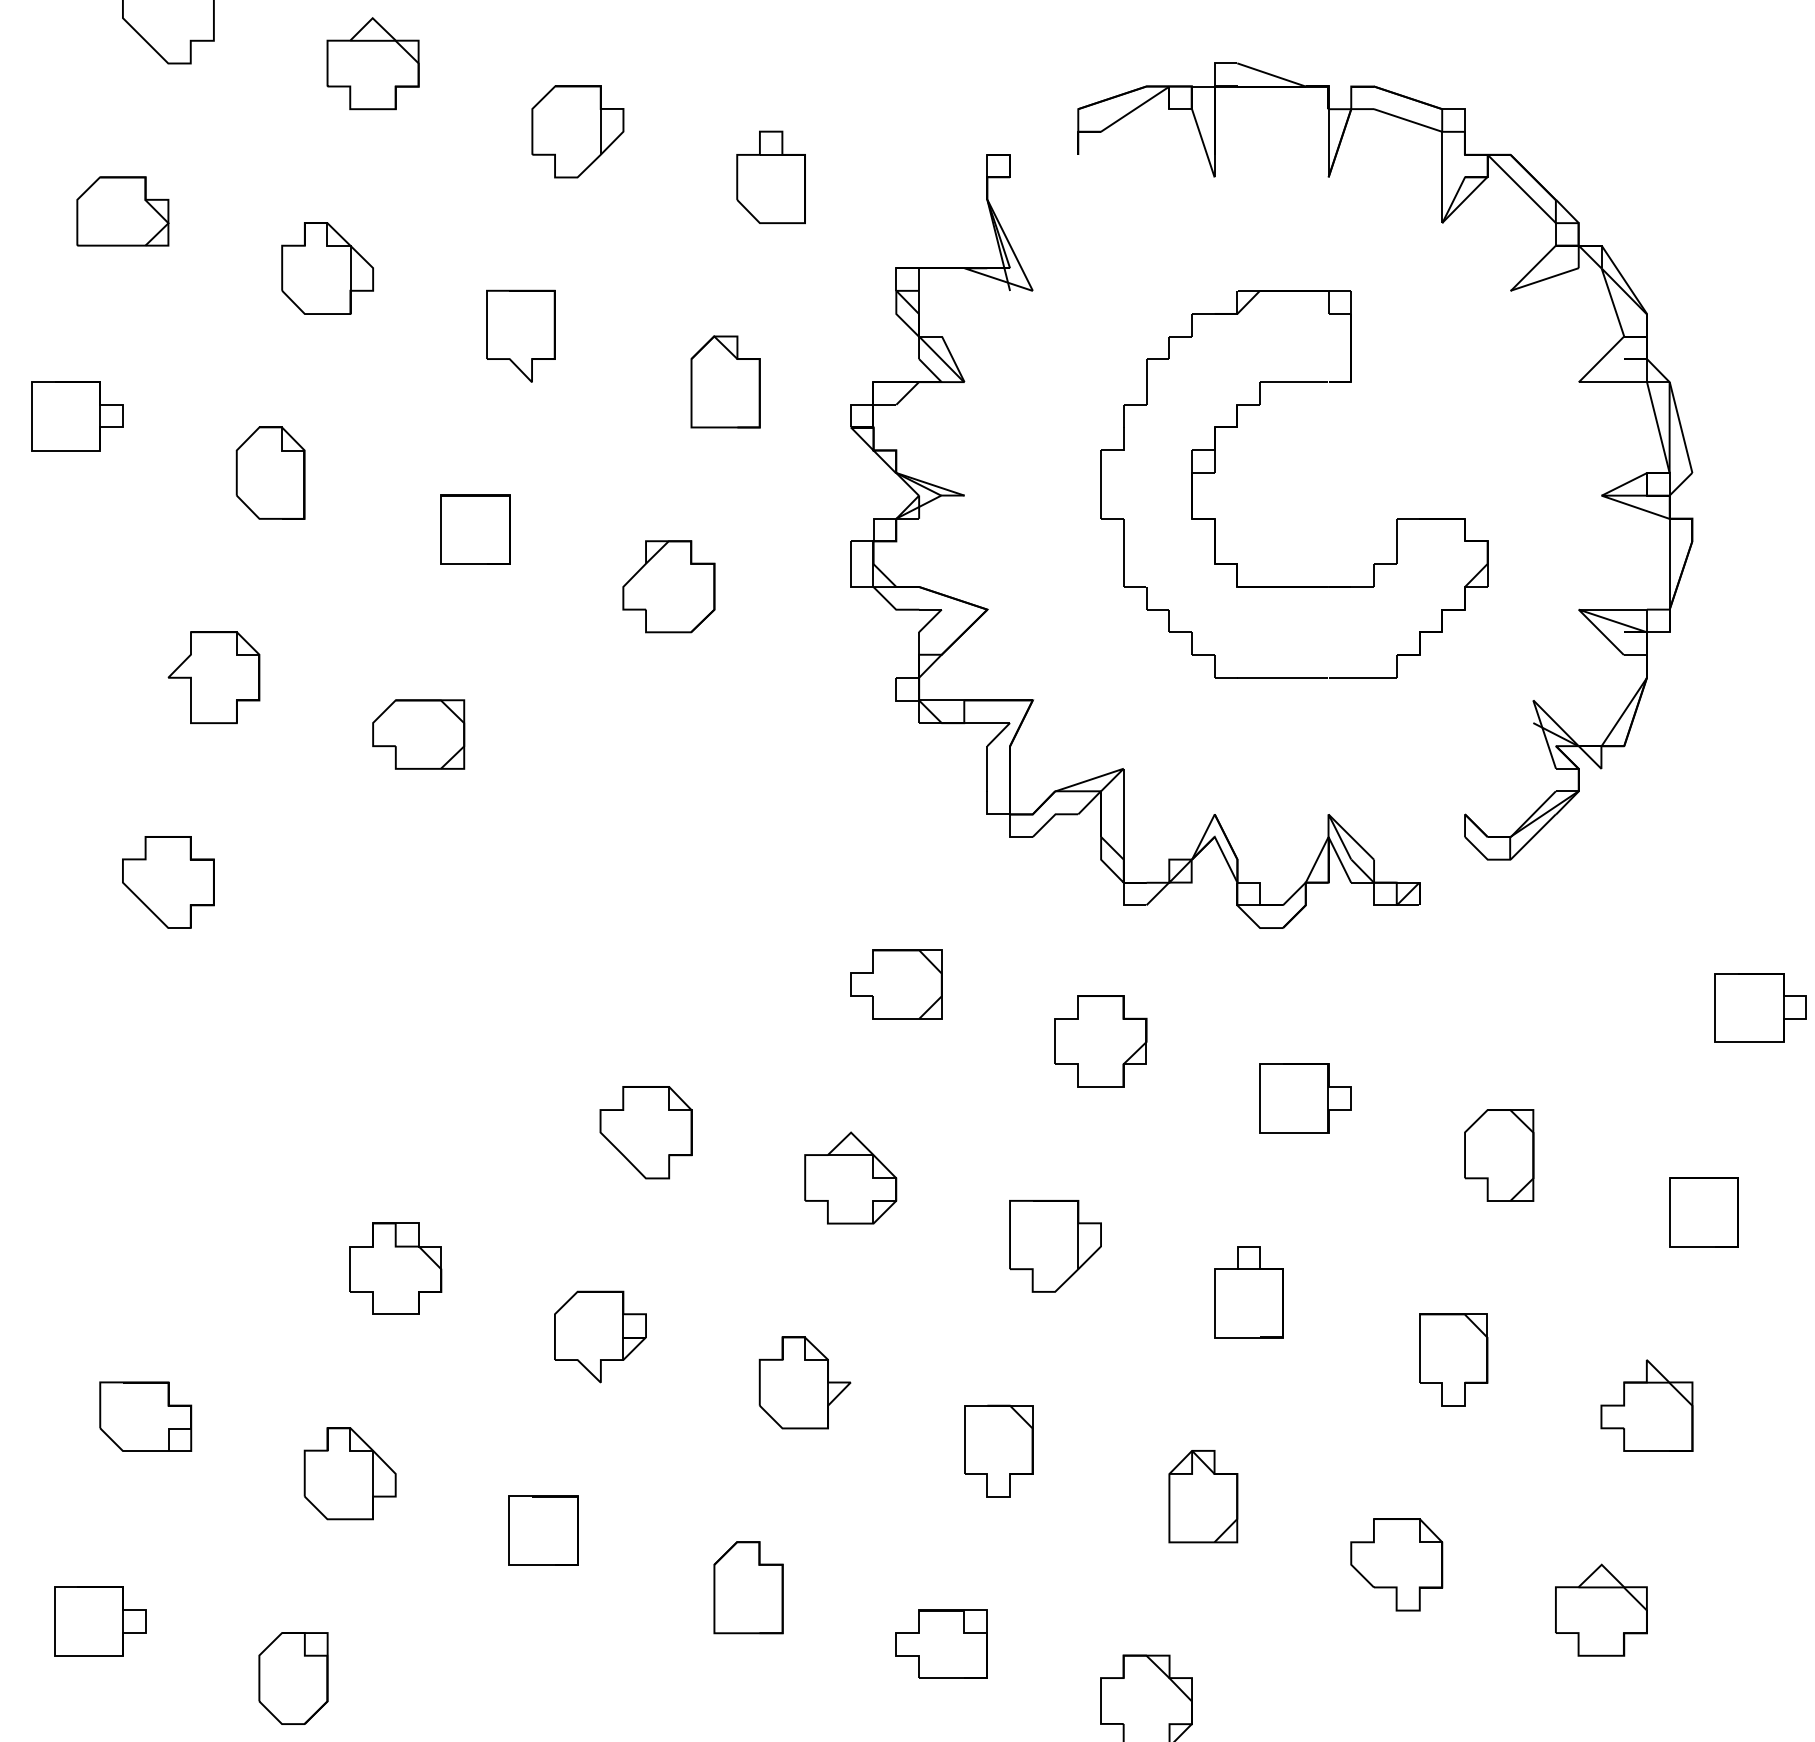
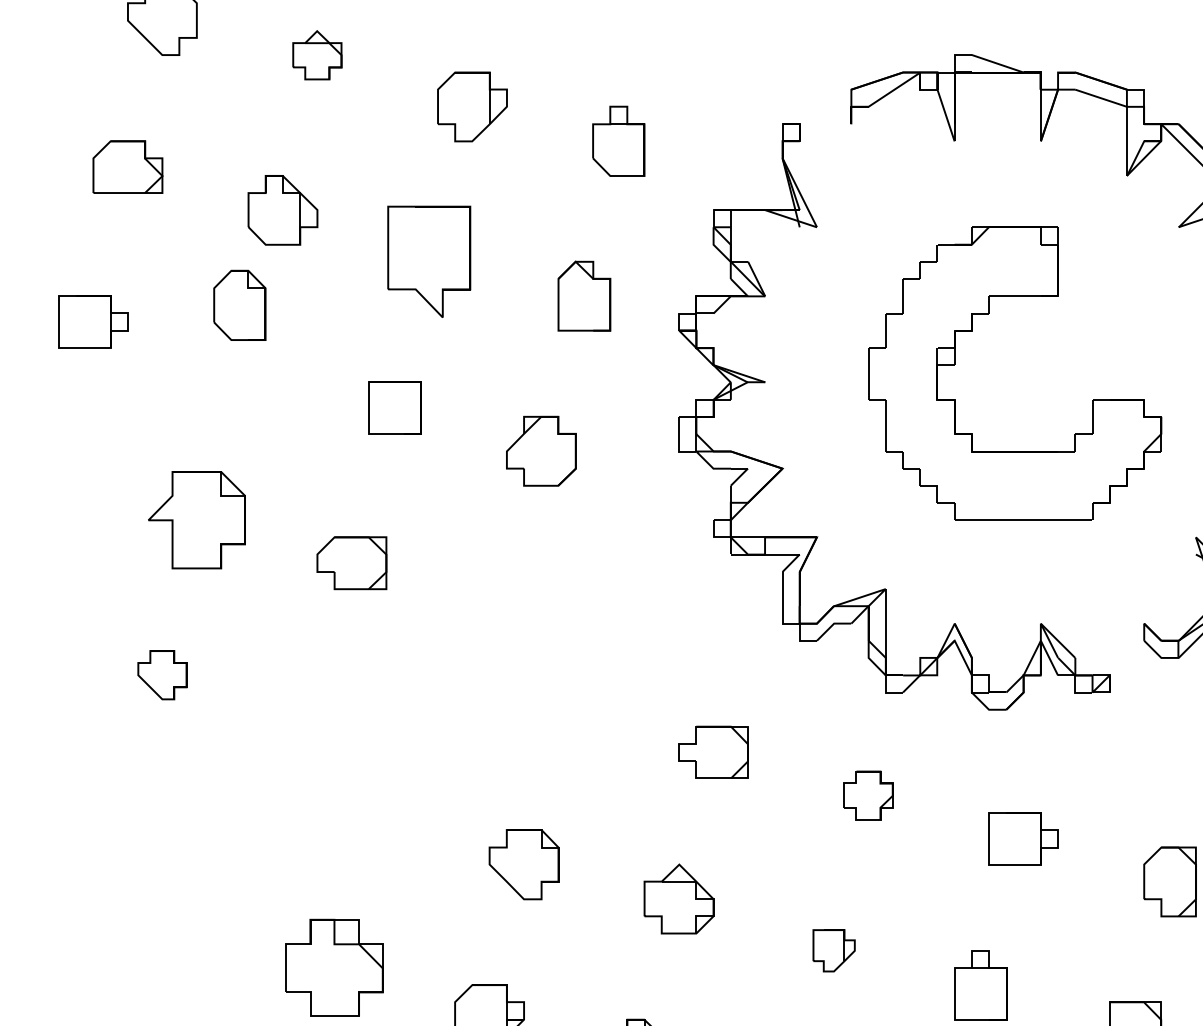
part: (372, 63) -> (316, 55), size x0.7
part: (520, 335) -> (429, 261), size x1.6
part: (270, 472) -> (239, 304), moved
part: (213, 677) -> (196, 520), size x1.4
part: (168, 882) -> (162, 675), size x0.7
part: (1100, 1041) -> (868, 795), size x0.7
part: (1055, 1246) -> (834, 950), size x0.6
part: (395, 1268) -> (334, 967), size x1.4

